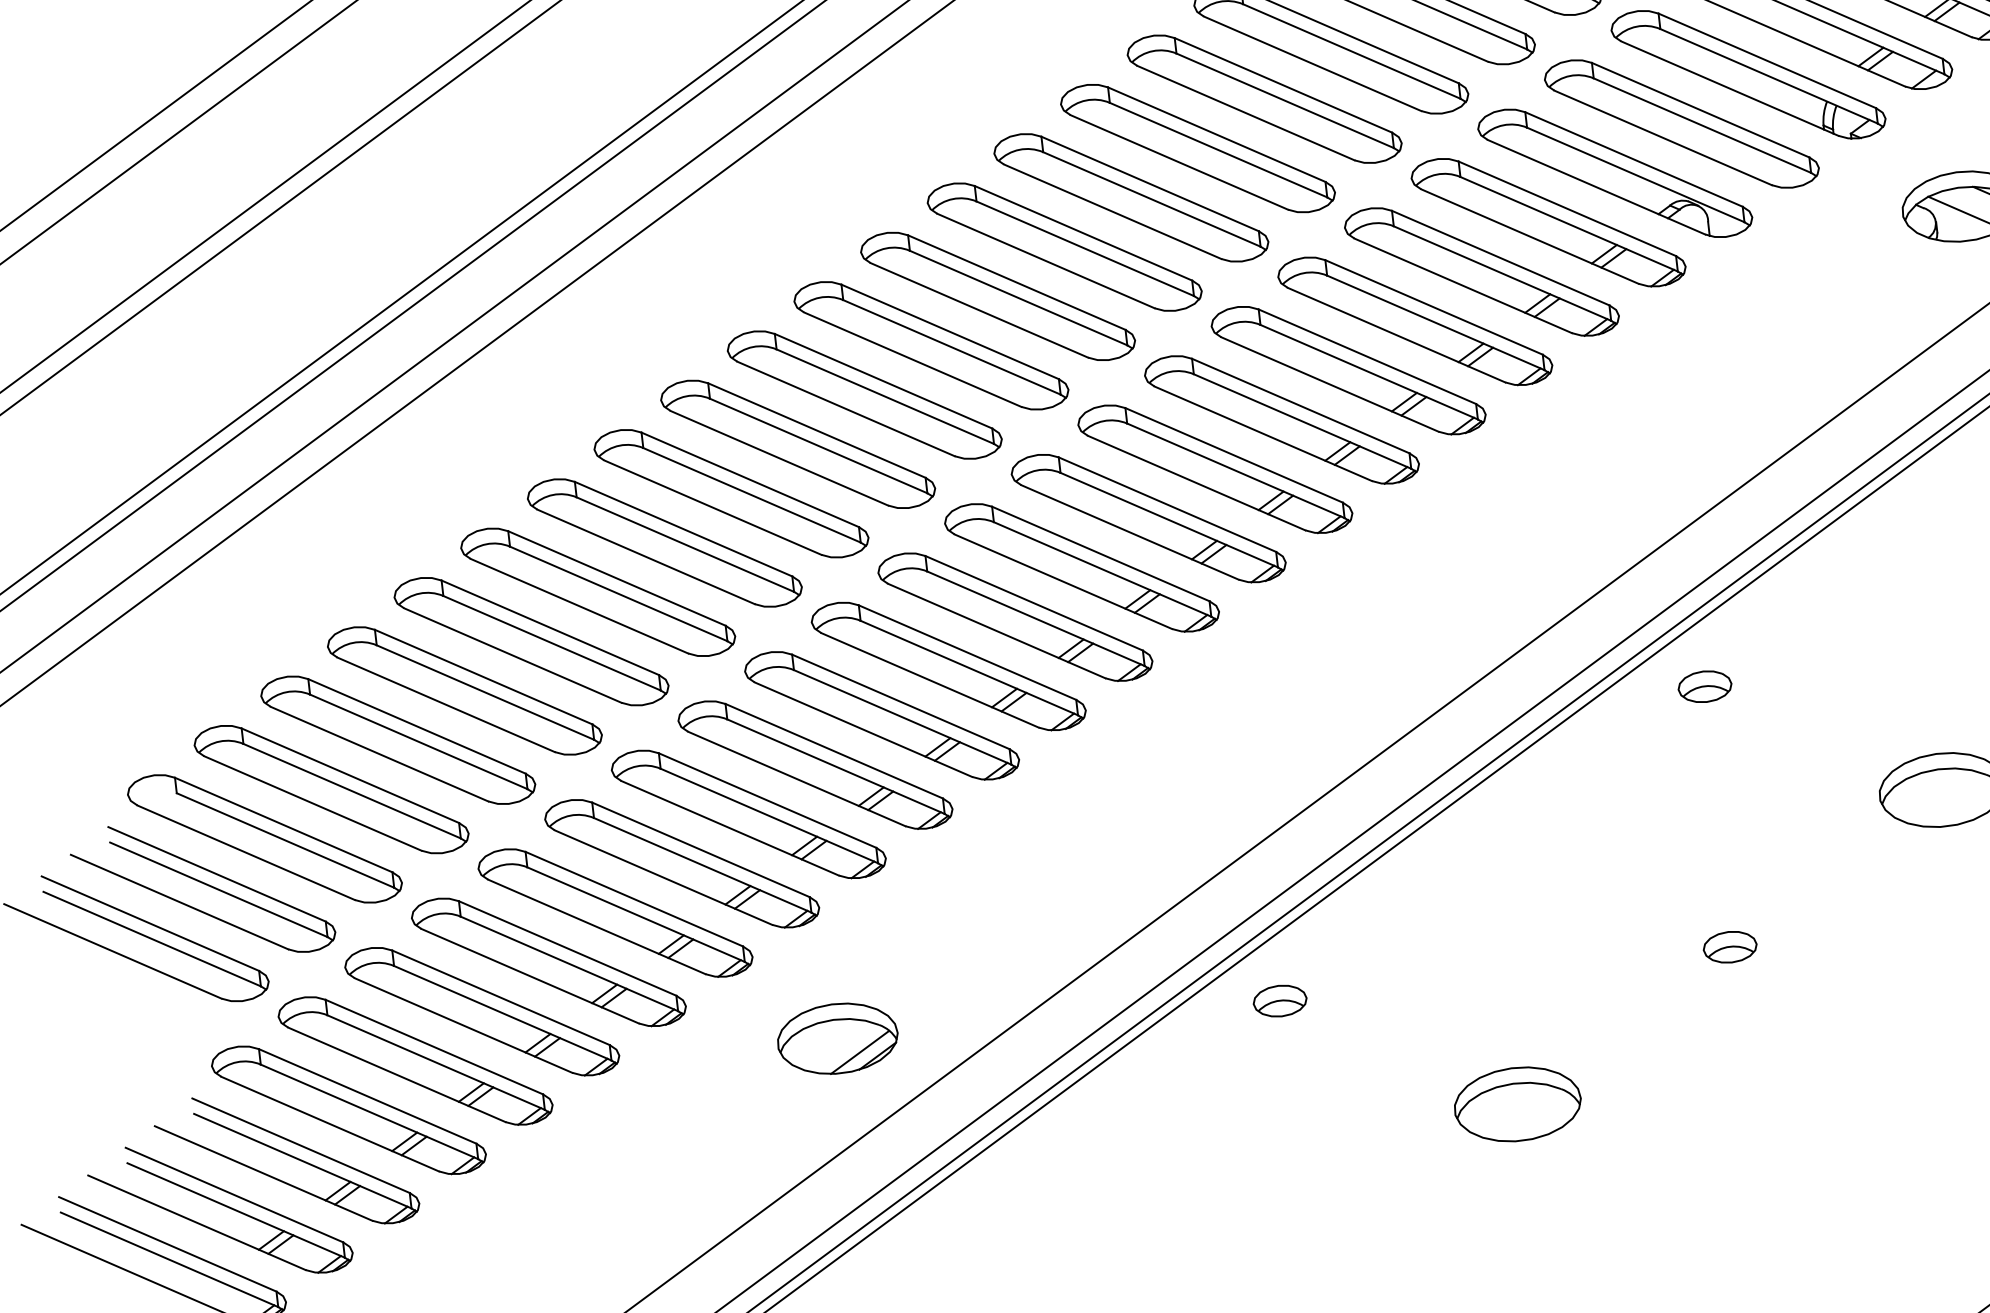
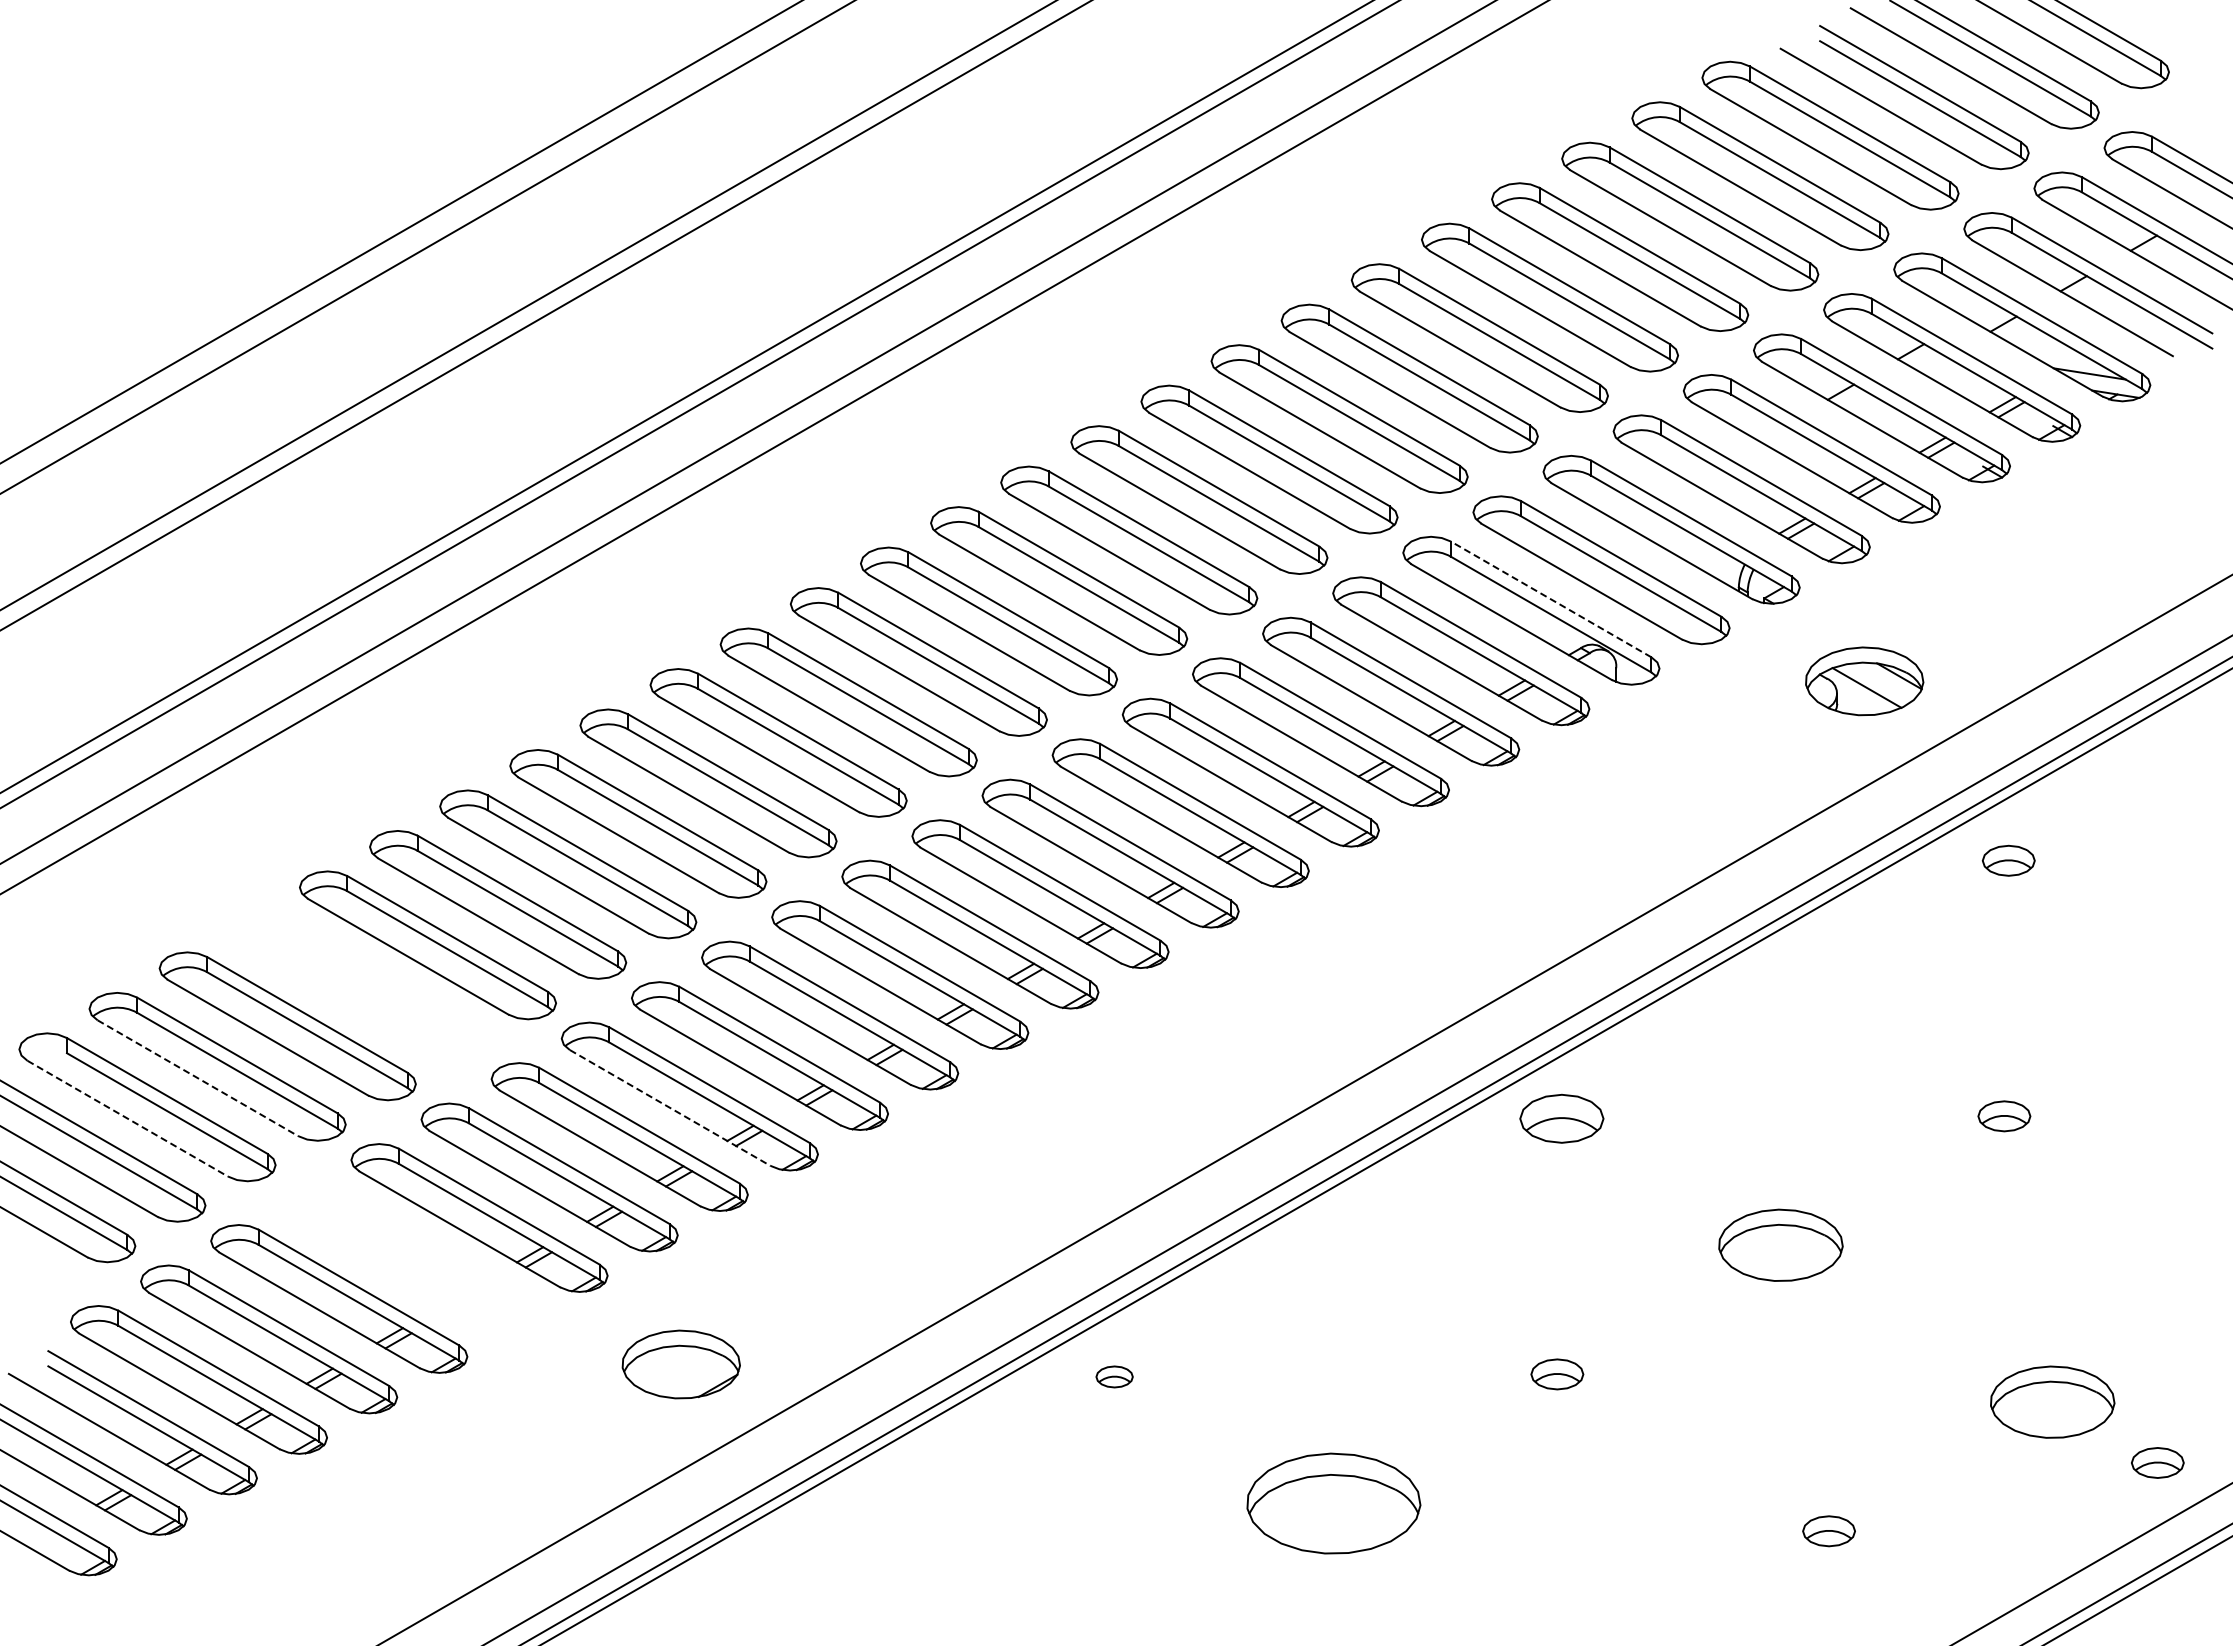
line: (1634, 159) -> (1551, 599), solid -> dashed
part: (1704, 686) -> (1561, 1118), size x1.6
part: (464, 690) -> (357, 985), removed
line: (797, 778) -> (670, 1107), solid -> dashed
line: (312, 803) -> (197, 1078), solid -> dashed
line: (245, 852) -> (127, 1118), solid -> dashed
part: (549, 962) -> (409, 1258), removed
part: (1279, 1000) -> (1114, 1376), size x0.7
line: (860, 1052) -> (701, 1380), removed
part: (1517, 1103) -> (1333, 1502), size x1.4

